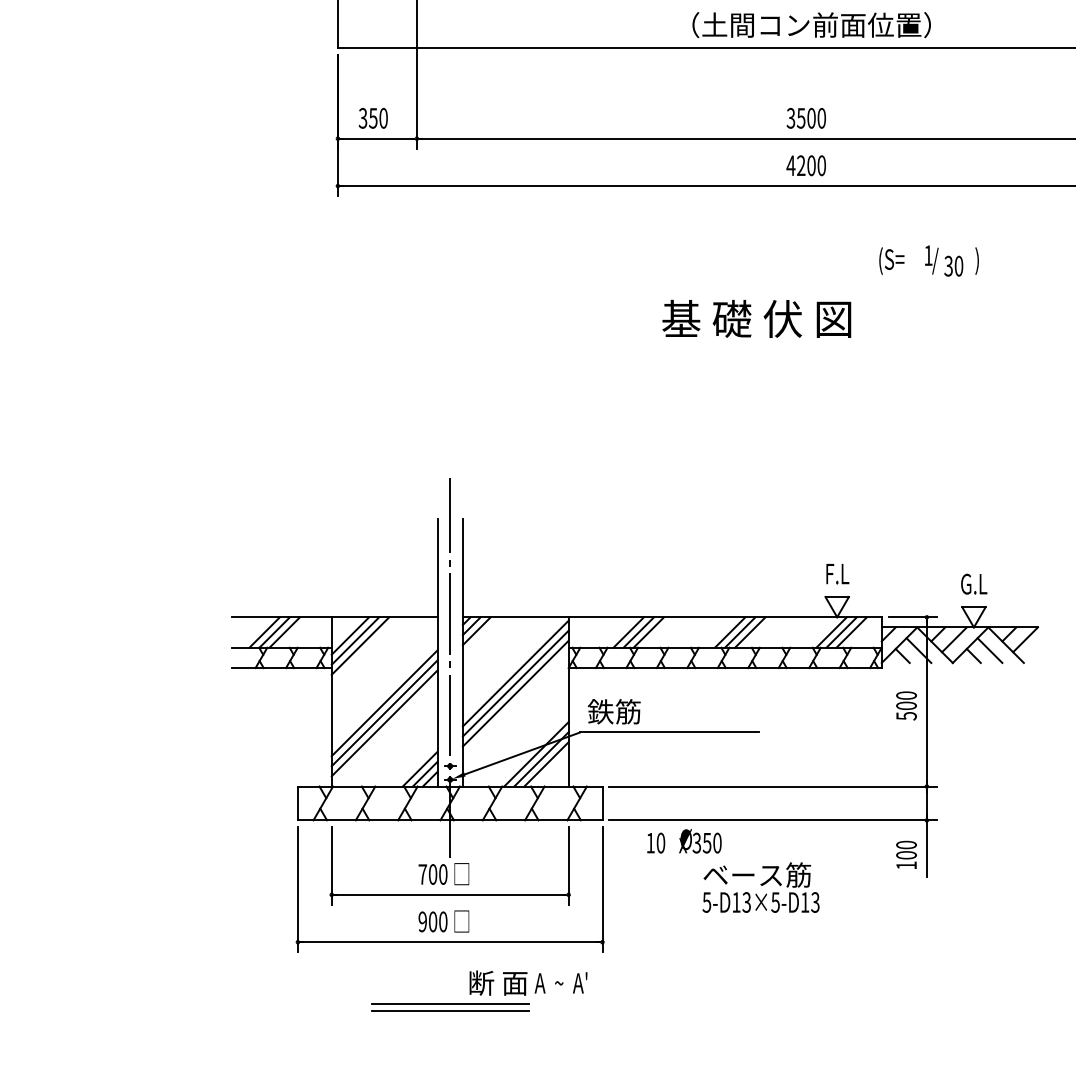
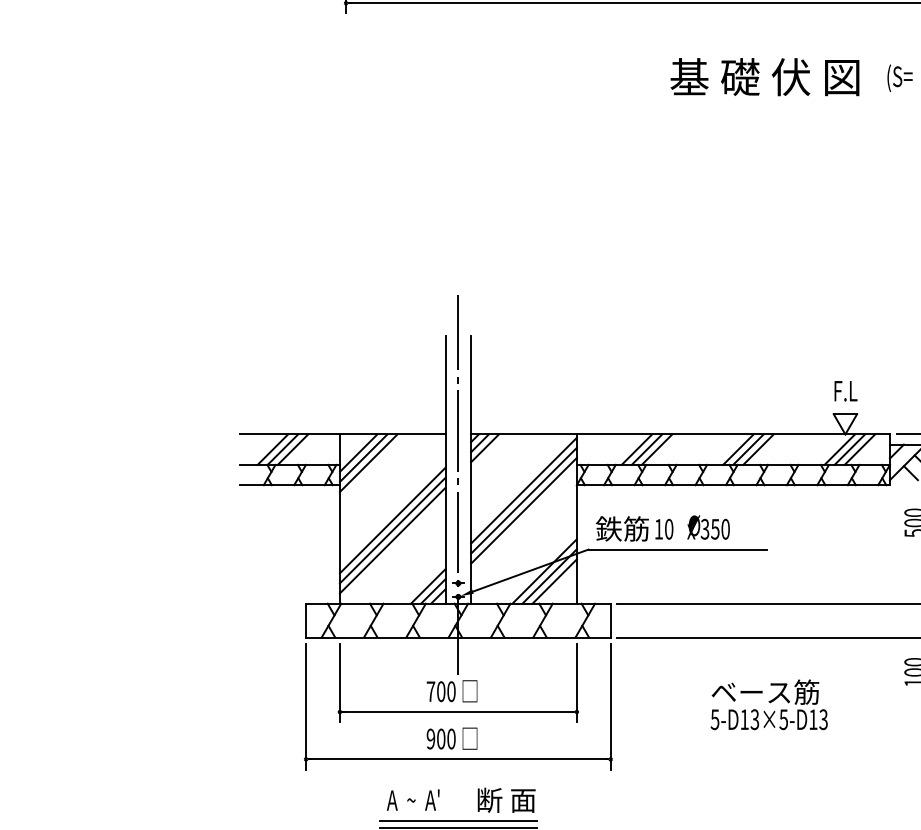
text: (756, 318) -> (764, 76), moved
text: (684, 841) -> (692, 527), moved
text: (560, 982) -> (412, 799), moved

